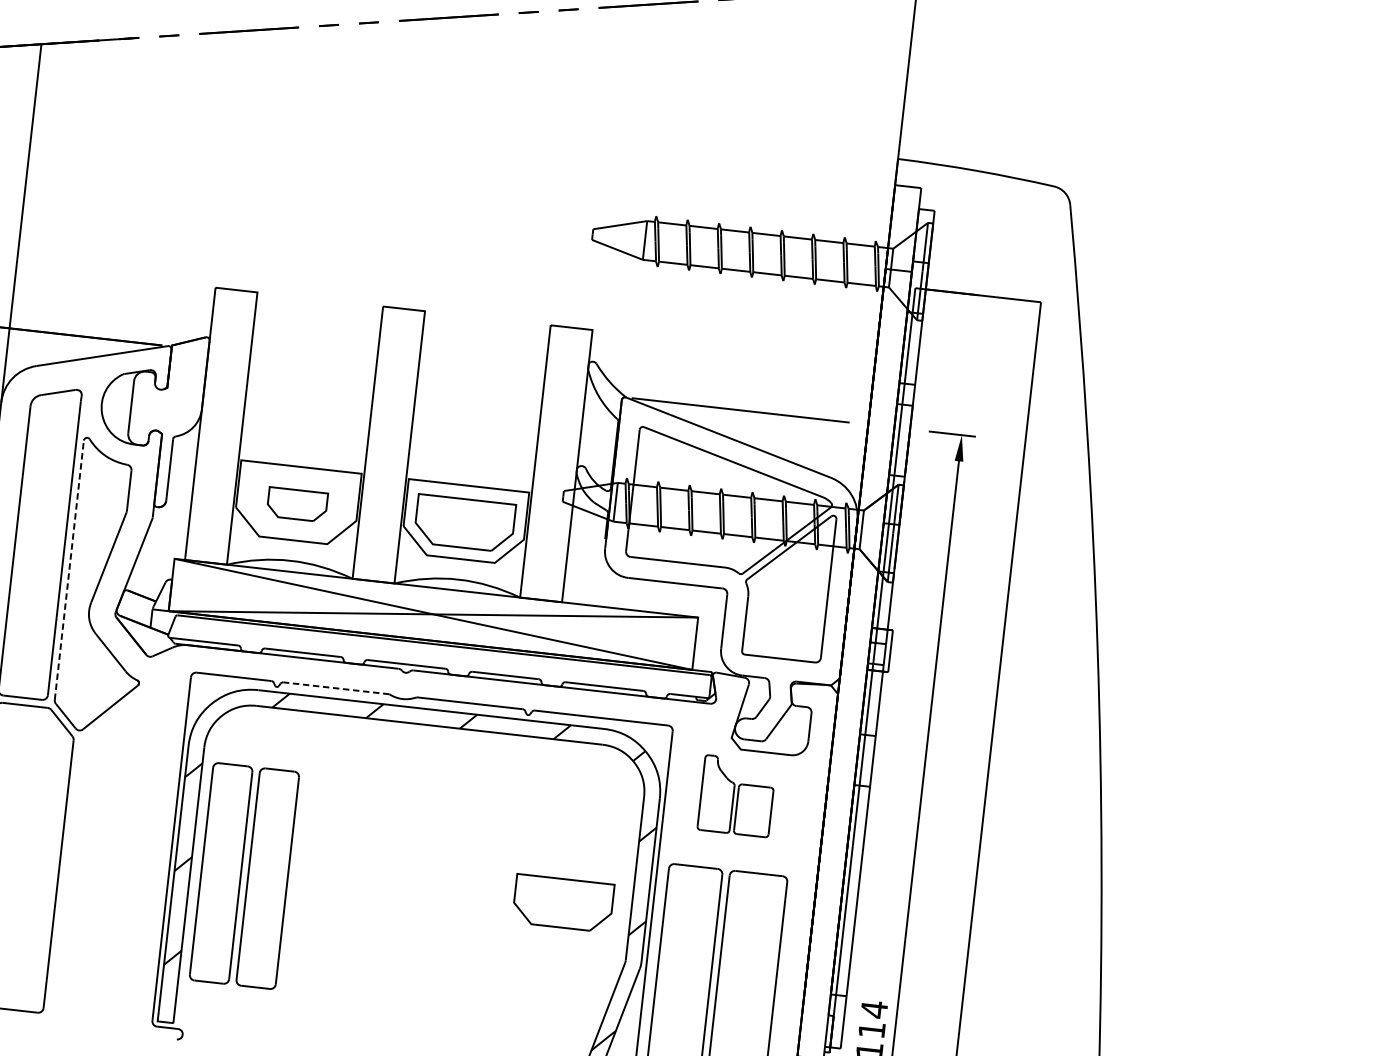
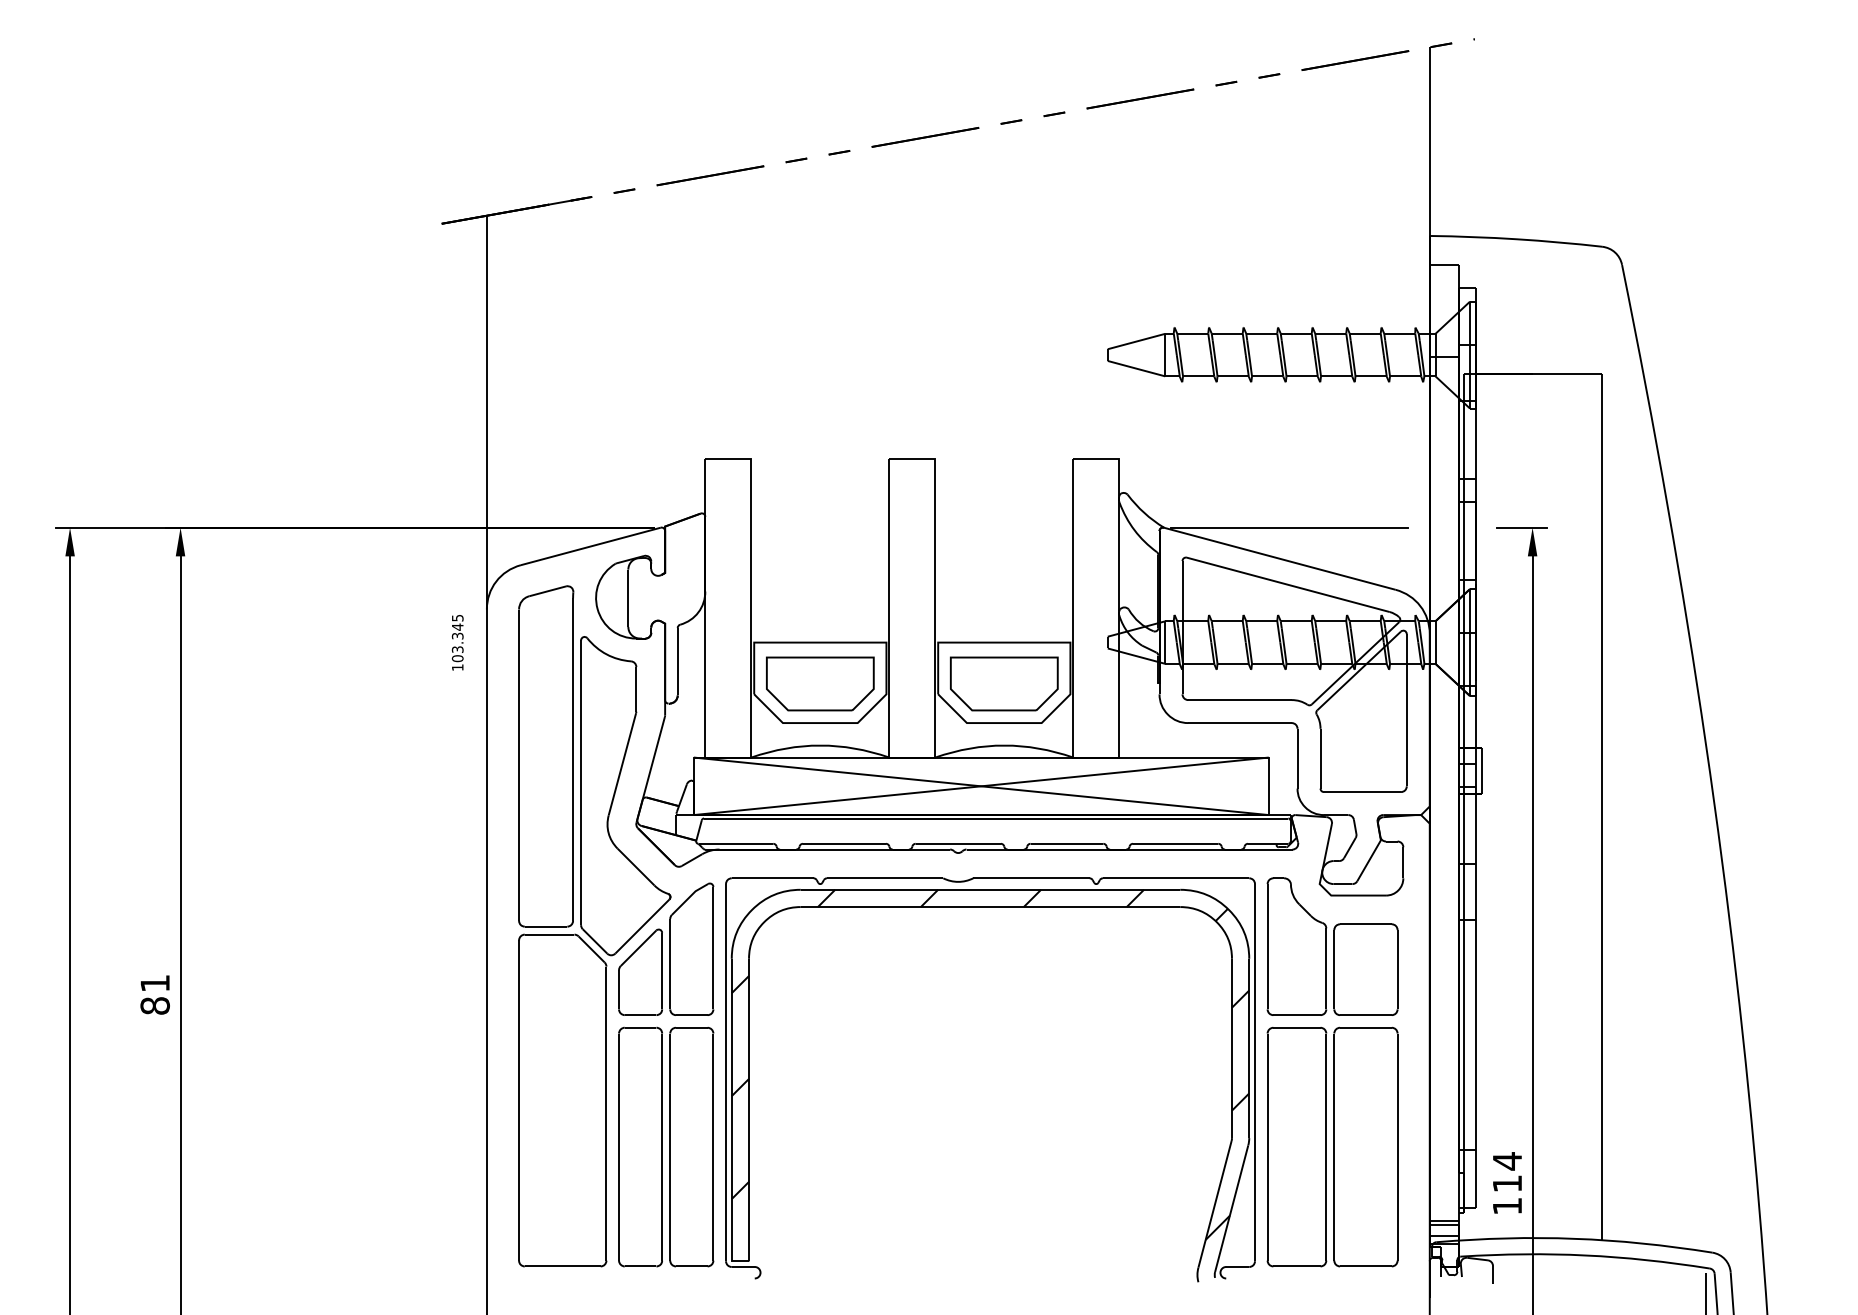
part: (297, 504) -> (820, 683), size x1.67
line: (69, 570) -> (581, 782), dashed -> solid
line: (335, 688) -> (884, 878), dashed -> solid
part: (130, 729) -> (666, 948), added
part: (736, 796) -> (1332, 946), size x1.67
part: (244, 875) -> (666, 1146), moved
part: (563, 903) -> (1157, 1083), removed

